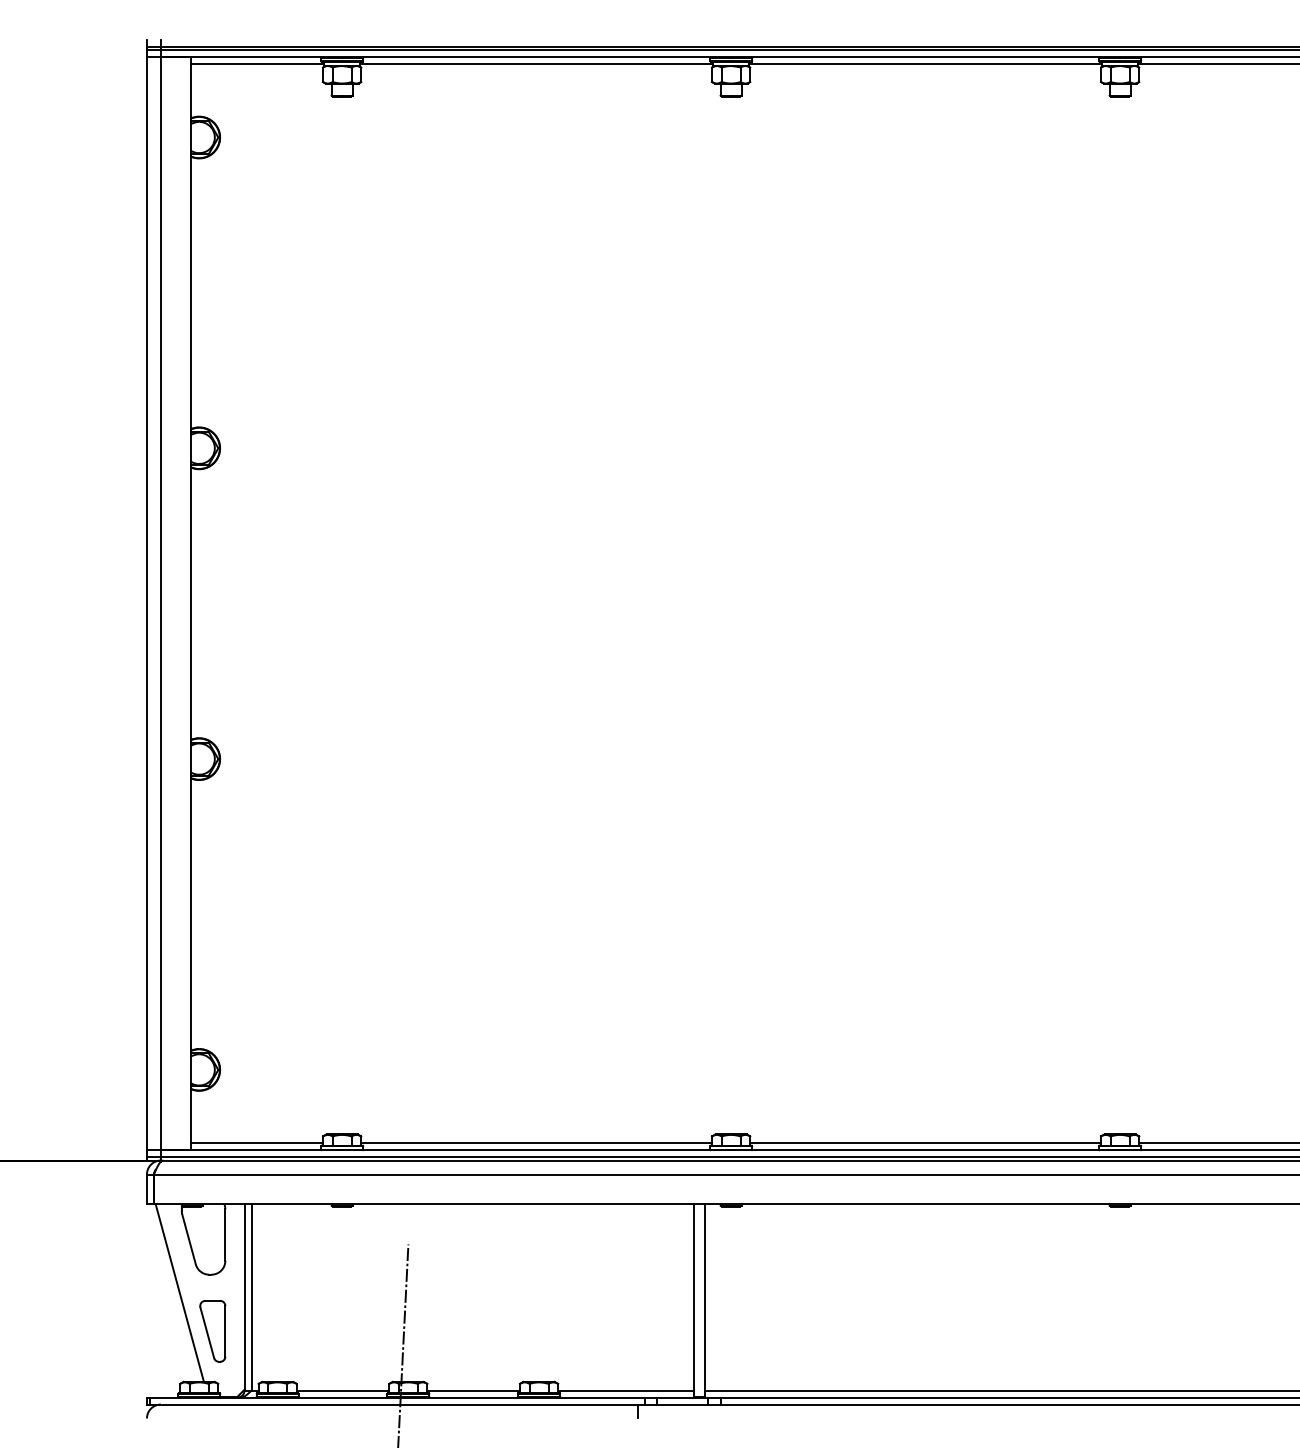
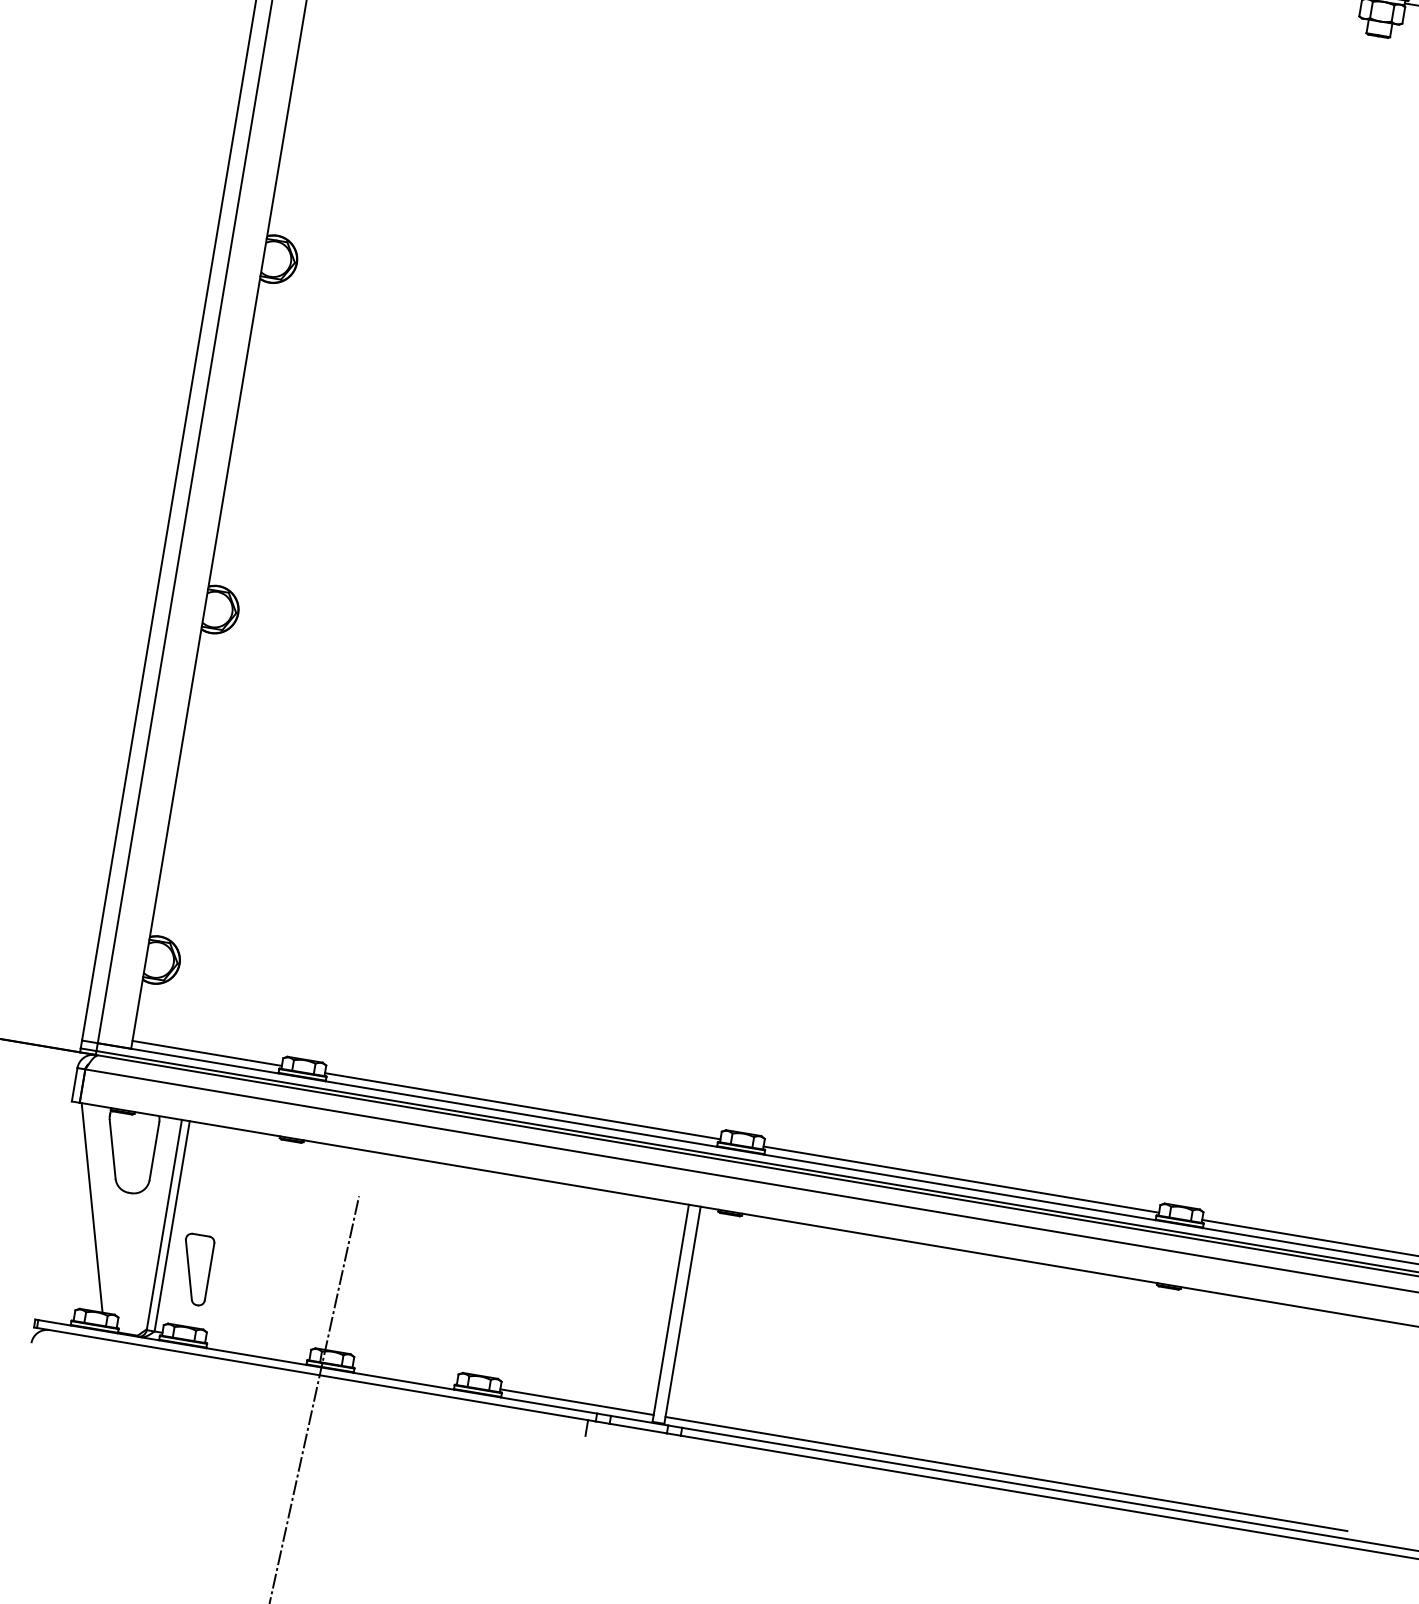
part: (212, 1331) -> (195, 1269), moved
line: (342, 1390) -> (257, 1348), removed
line: (473, 1390) -> (404, 1373), removed

